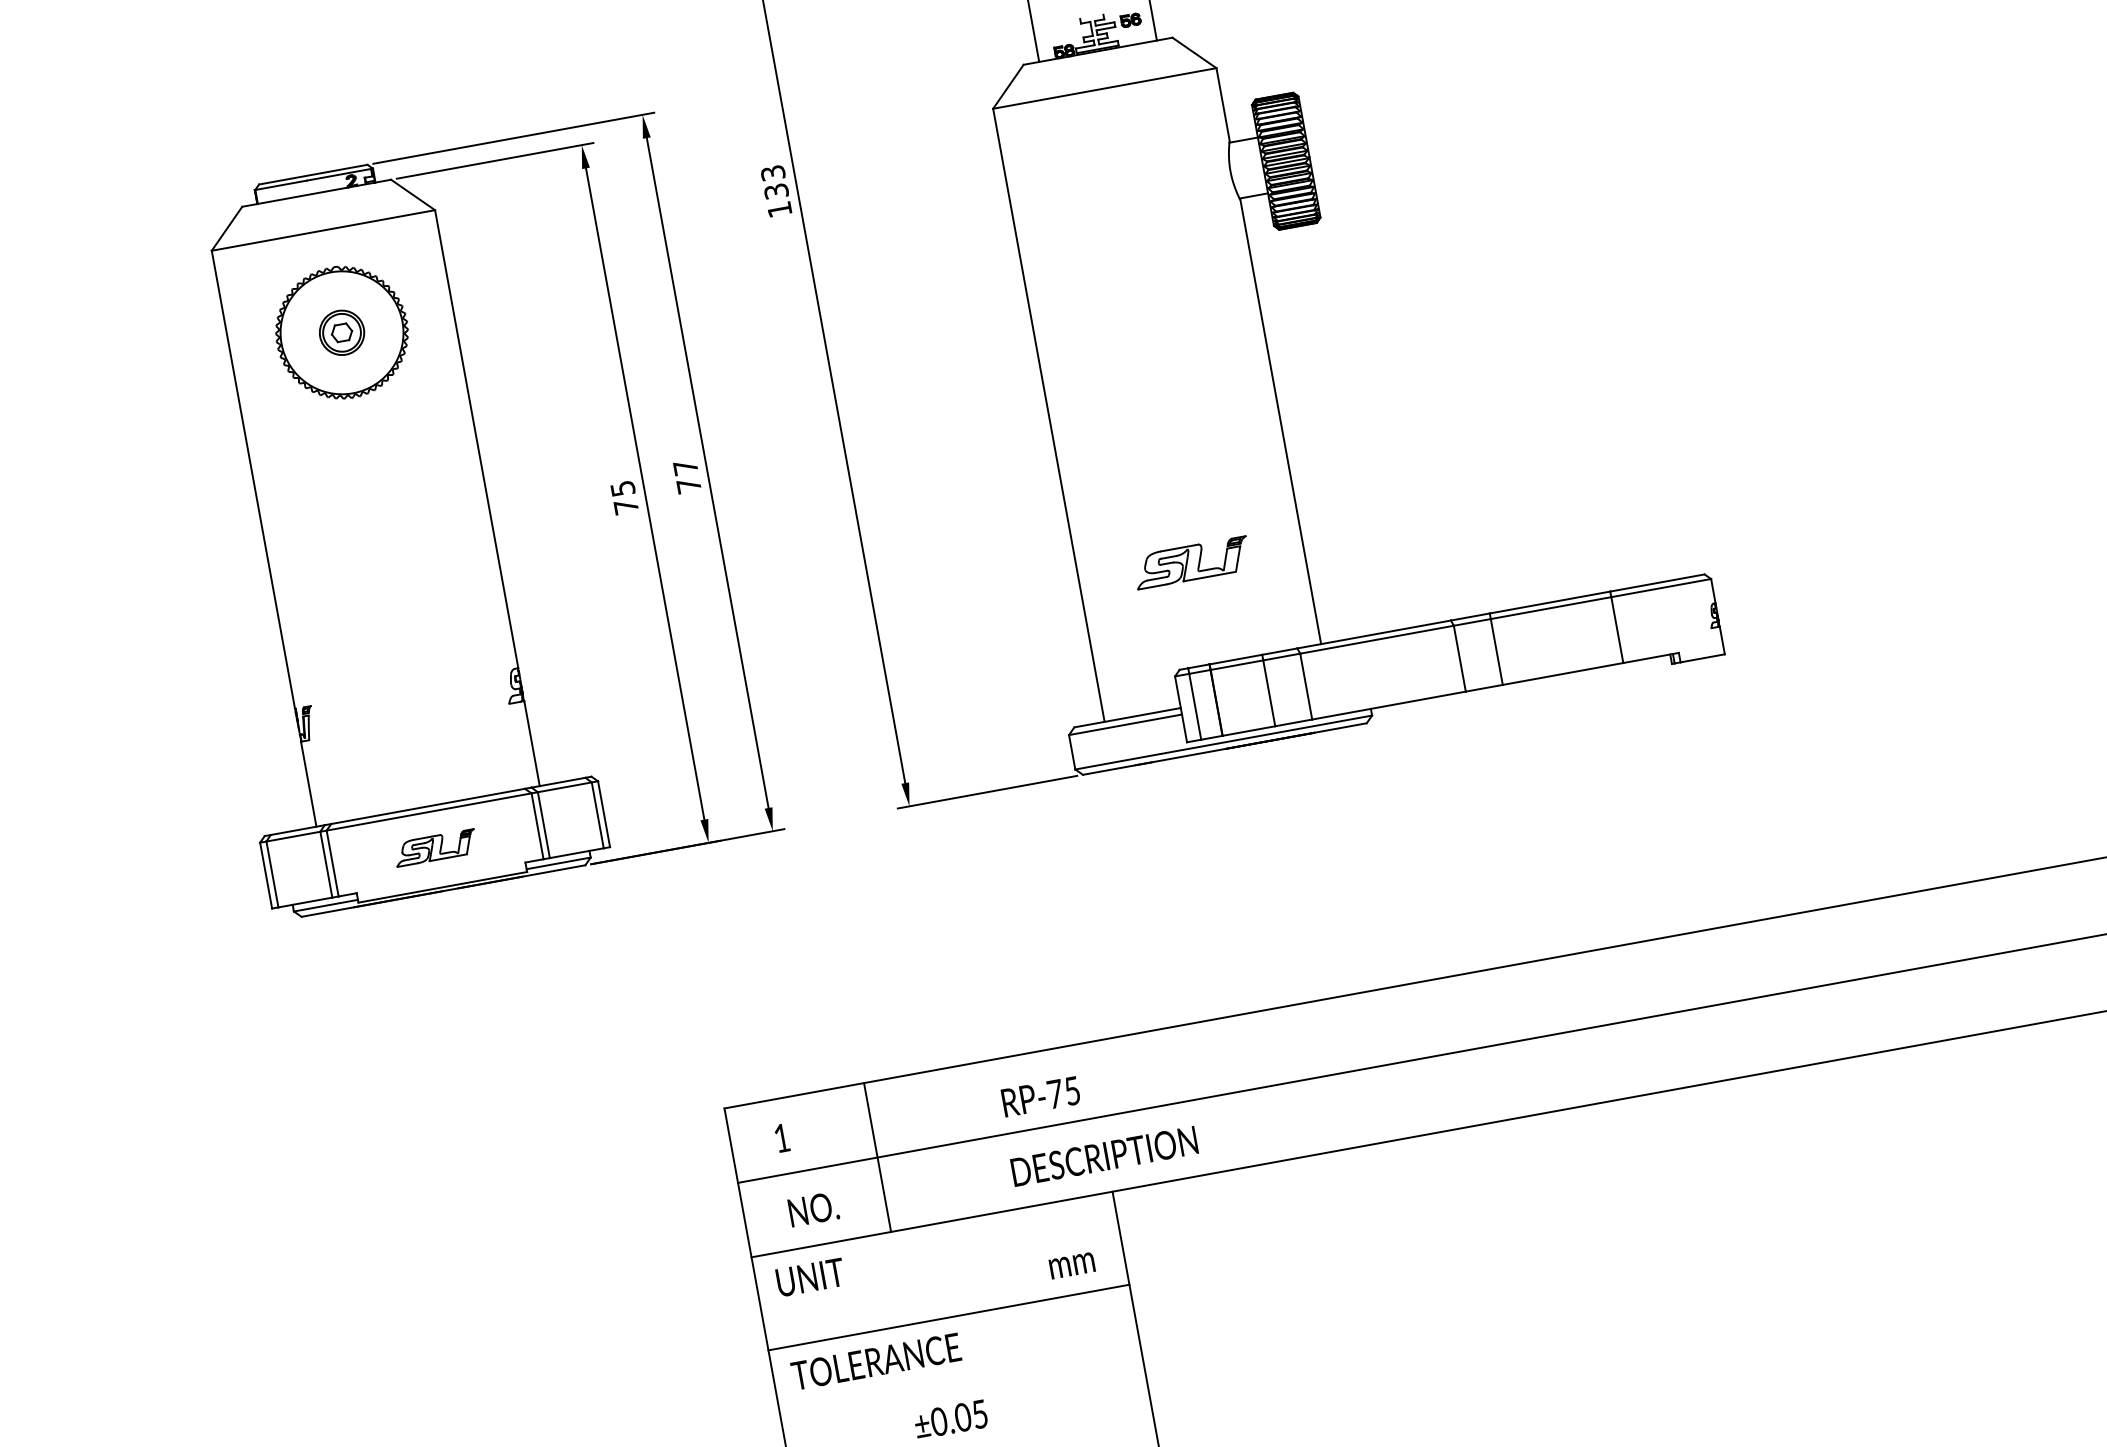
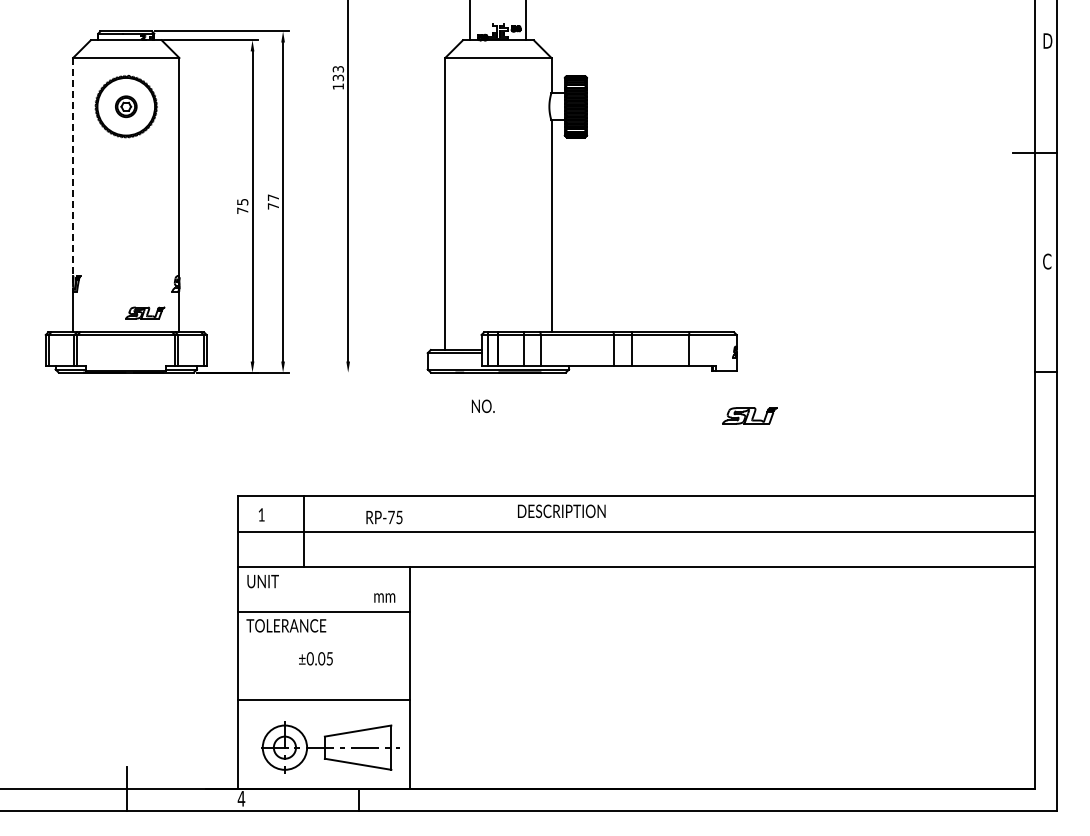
line: (254, 480) -> (73, 167), solid -> dashed
part: (1191, 561) -> (749, 415), moved
line: (987, 791) -> (385, 372), removed
part: (435, 846) -> (145, 312), moved
text: (1103, 1154) -> (561, 510), moved
text: (811, 1207) -> (482, 405), moved

